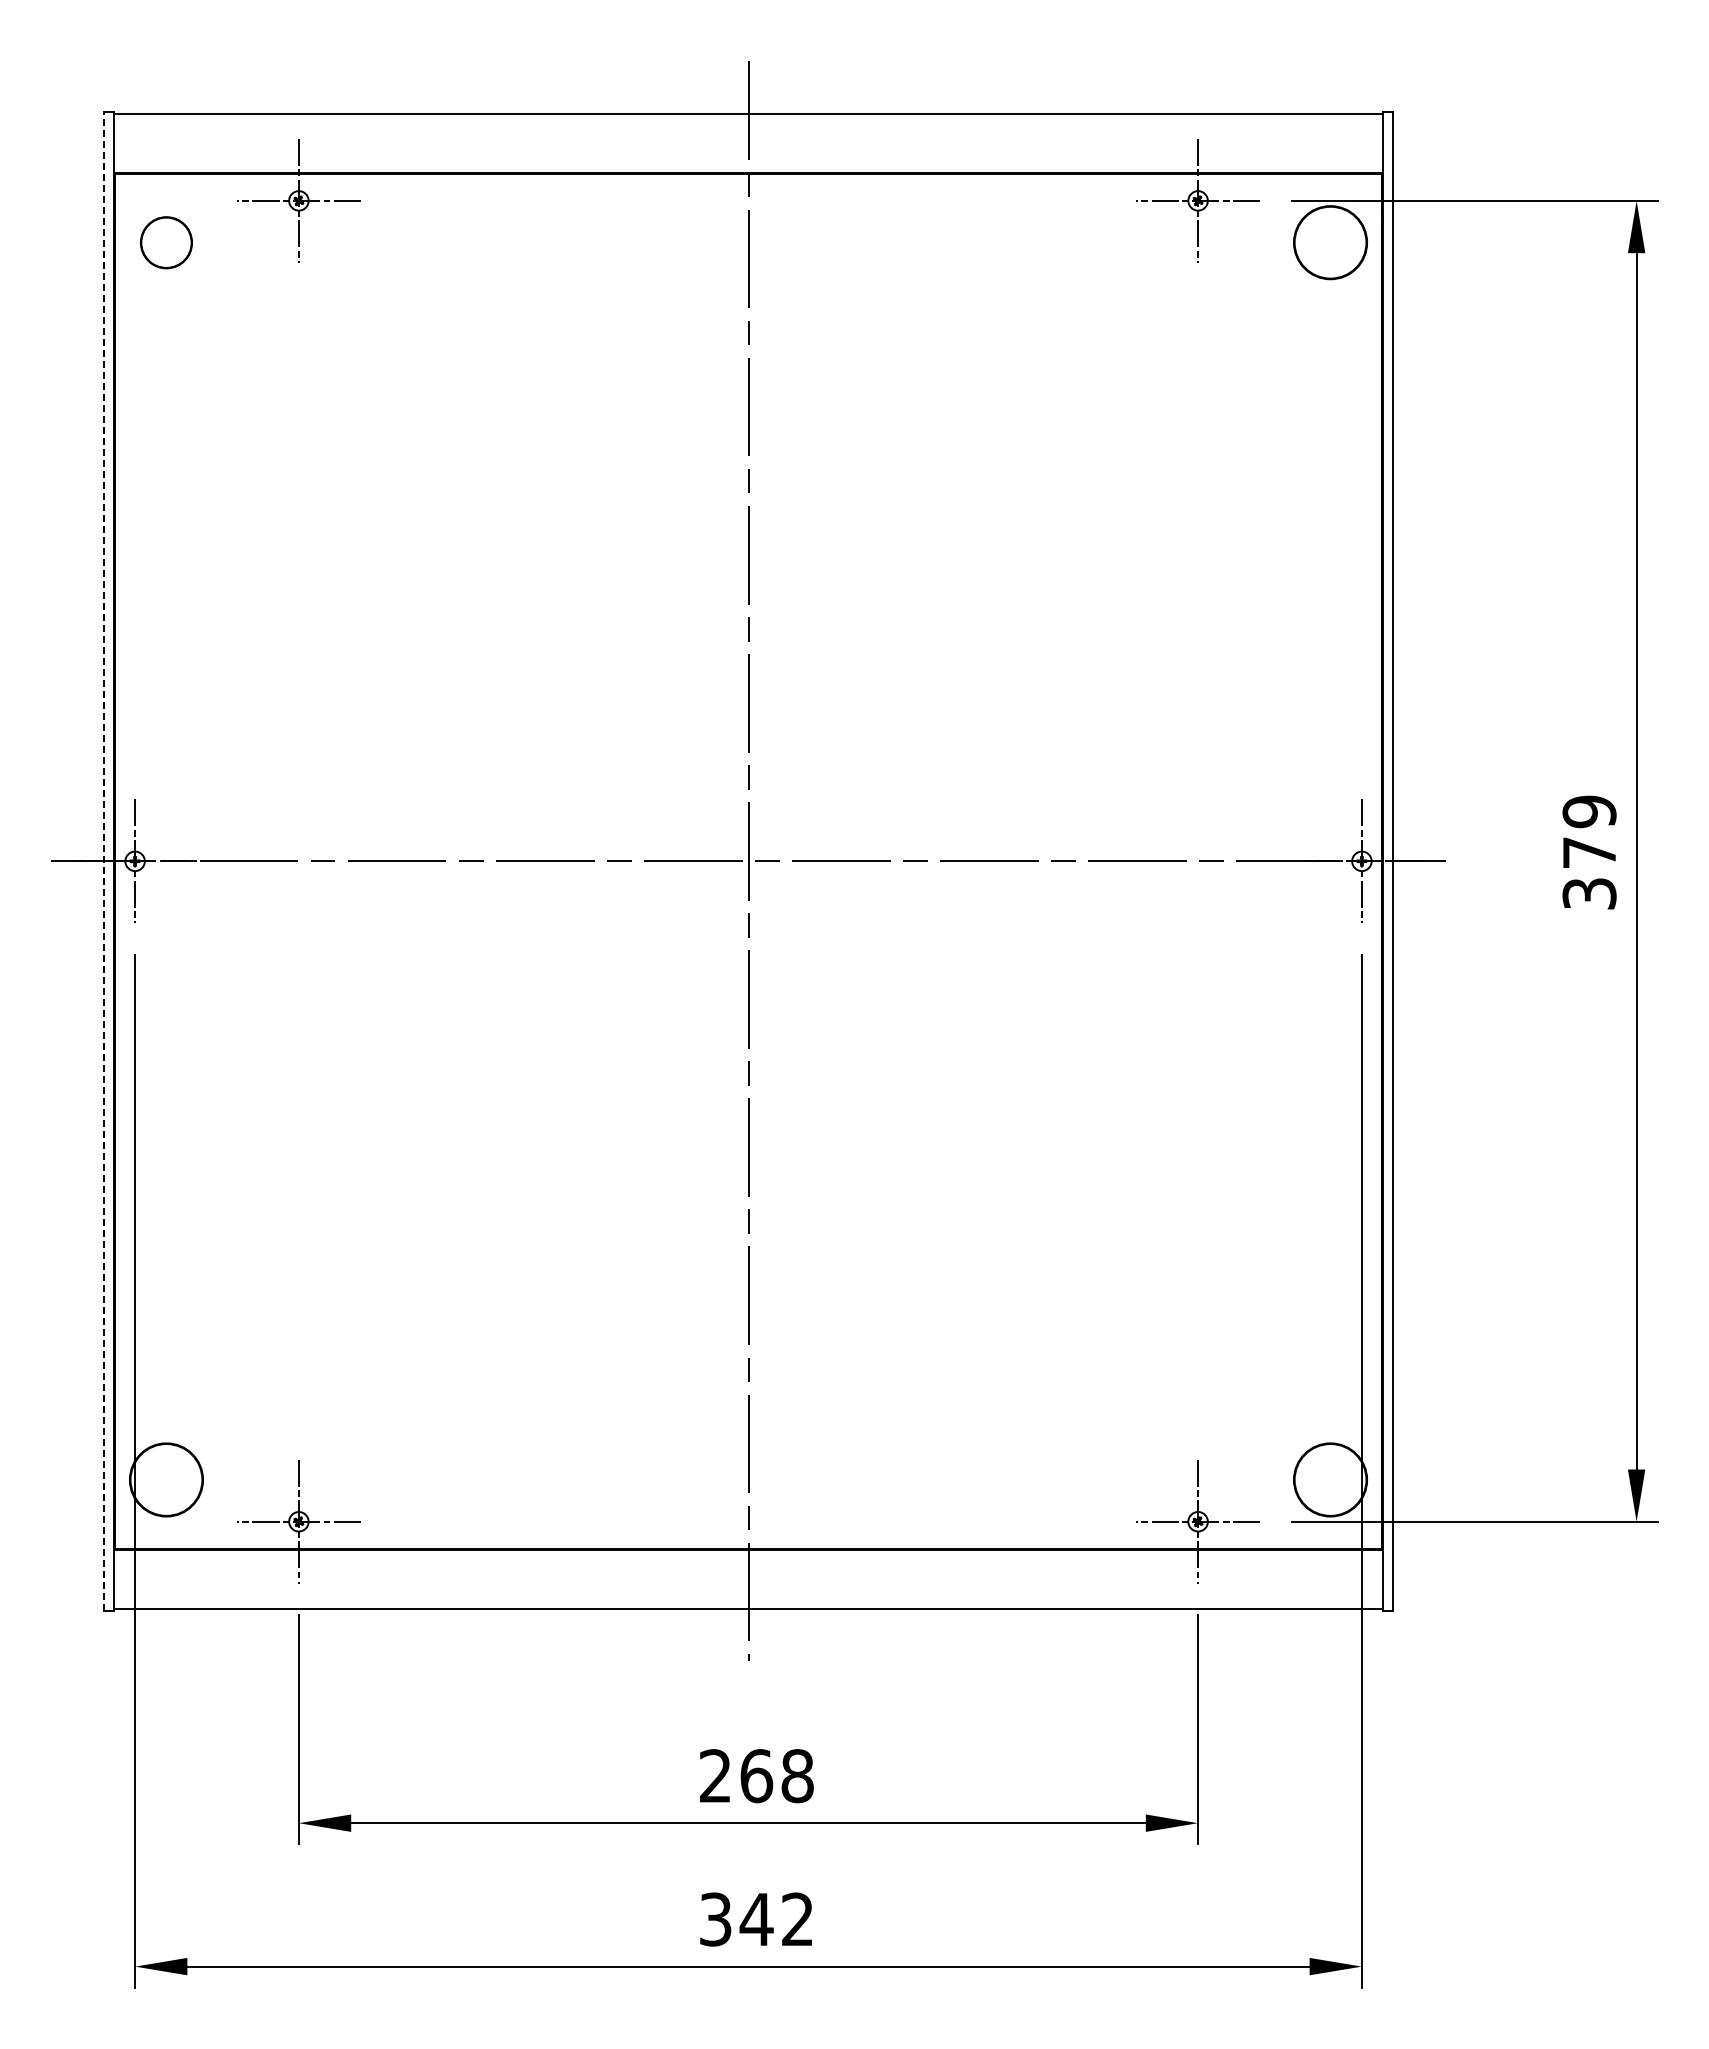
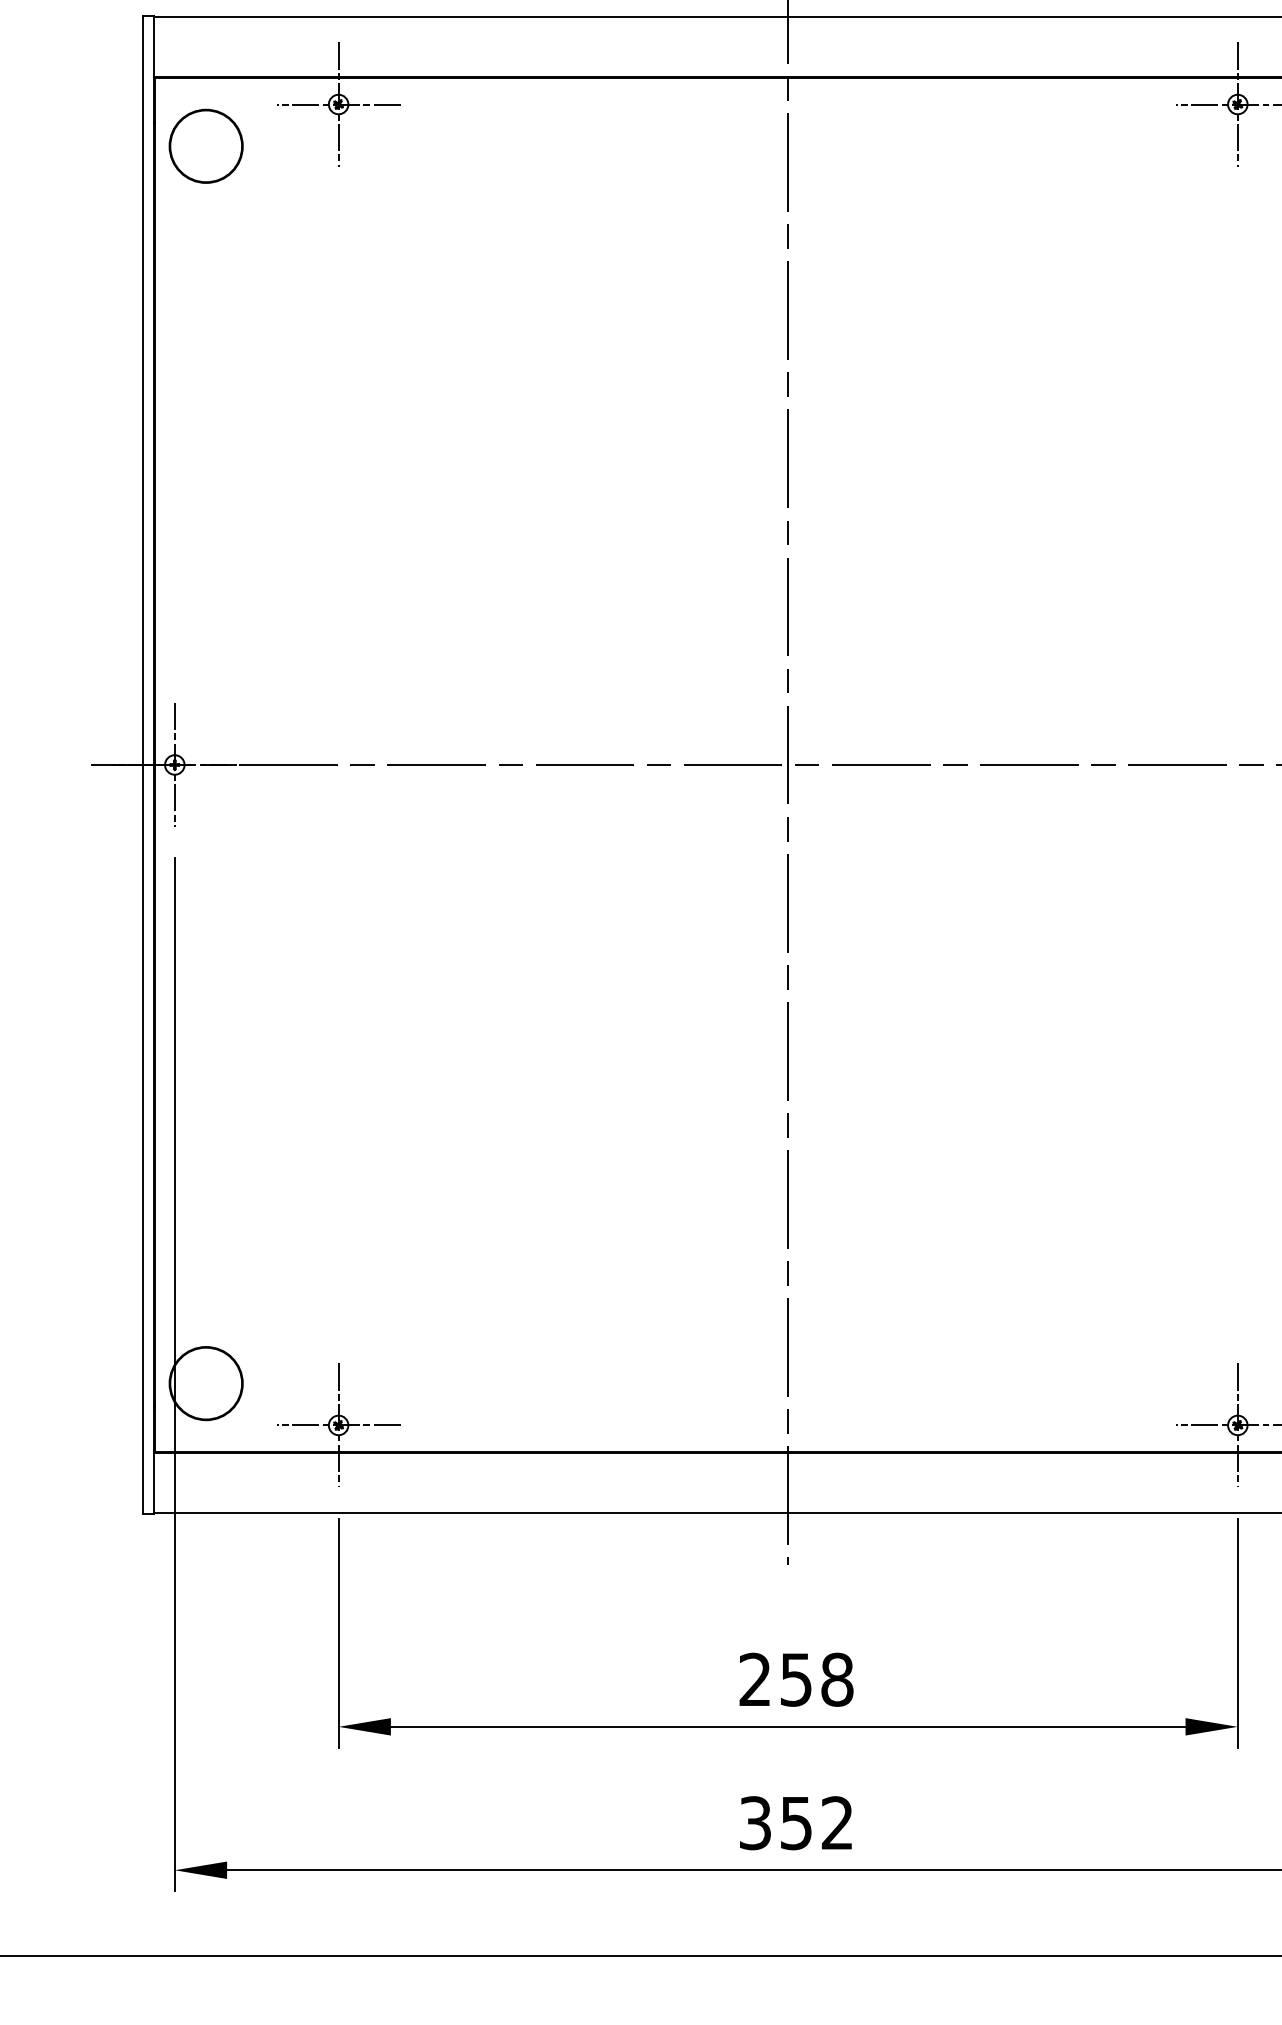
circle: (166, 242) -> (206, 146), size x1.43
line: (103, 860) -> (143, 764), dashed -> solid
text: (756, 1776) -> (796, 1680), 268 -> 258
text: (756, 1919) -> (796, 1823), 342 -> 352

